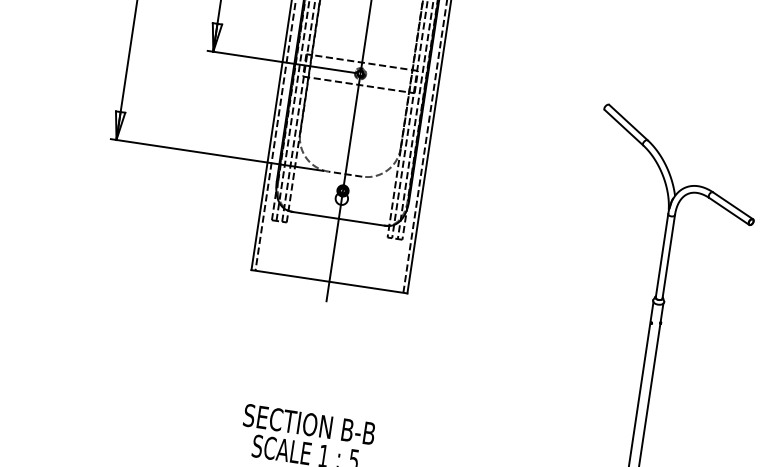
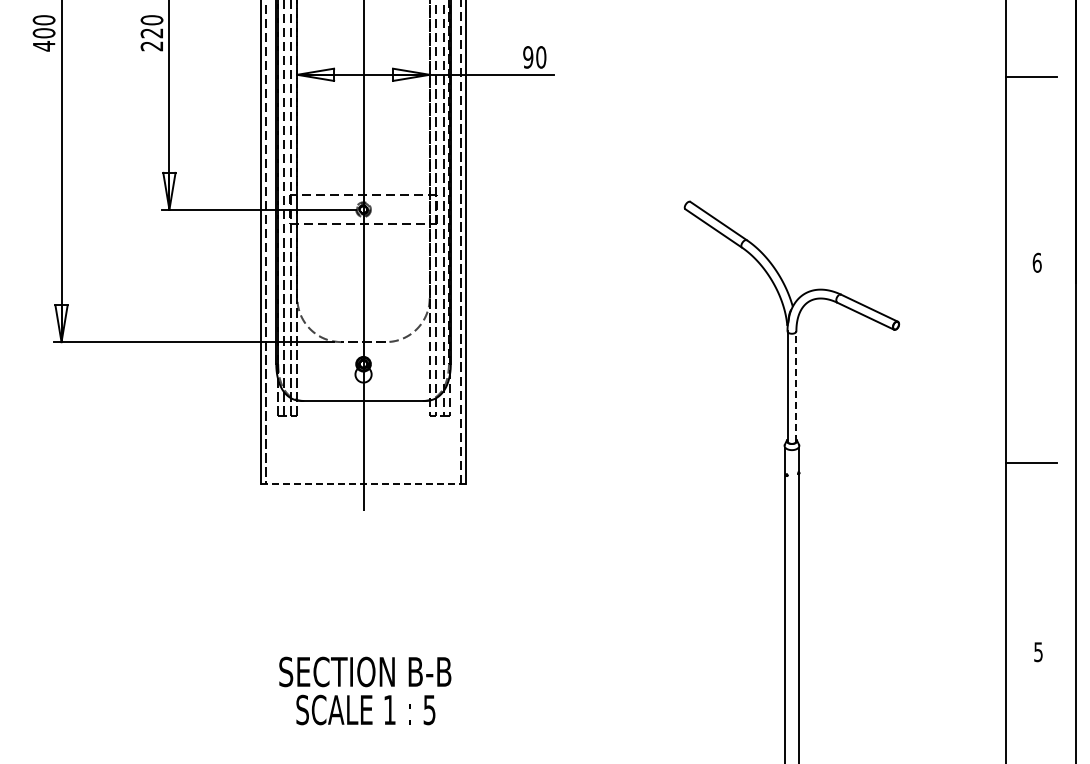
line: (668, 256) -> (796, 386), solid -> dashed
line: (329, 281) -> (363, 483), solid -> dashed

